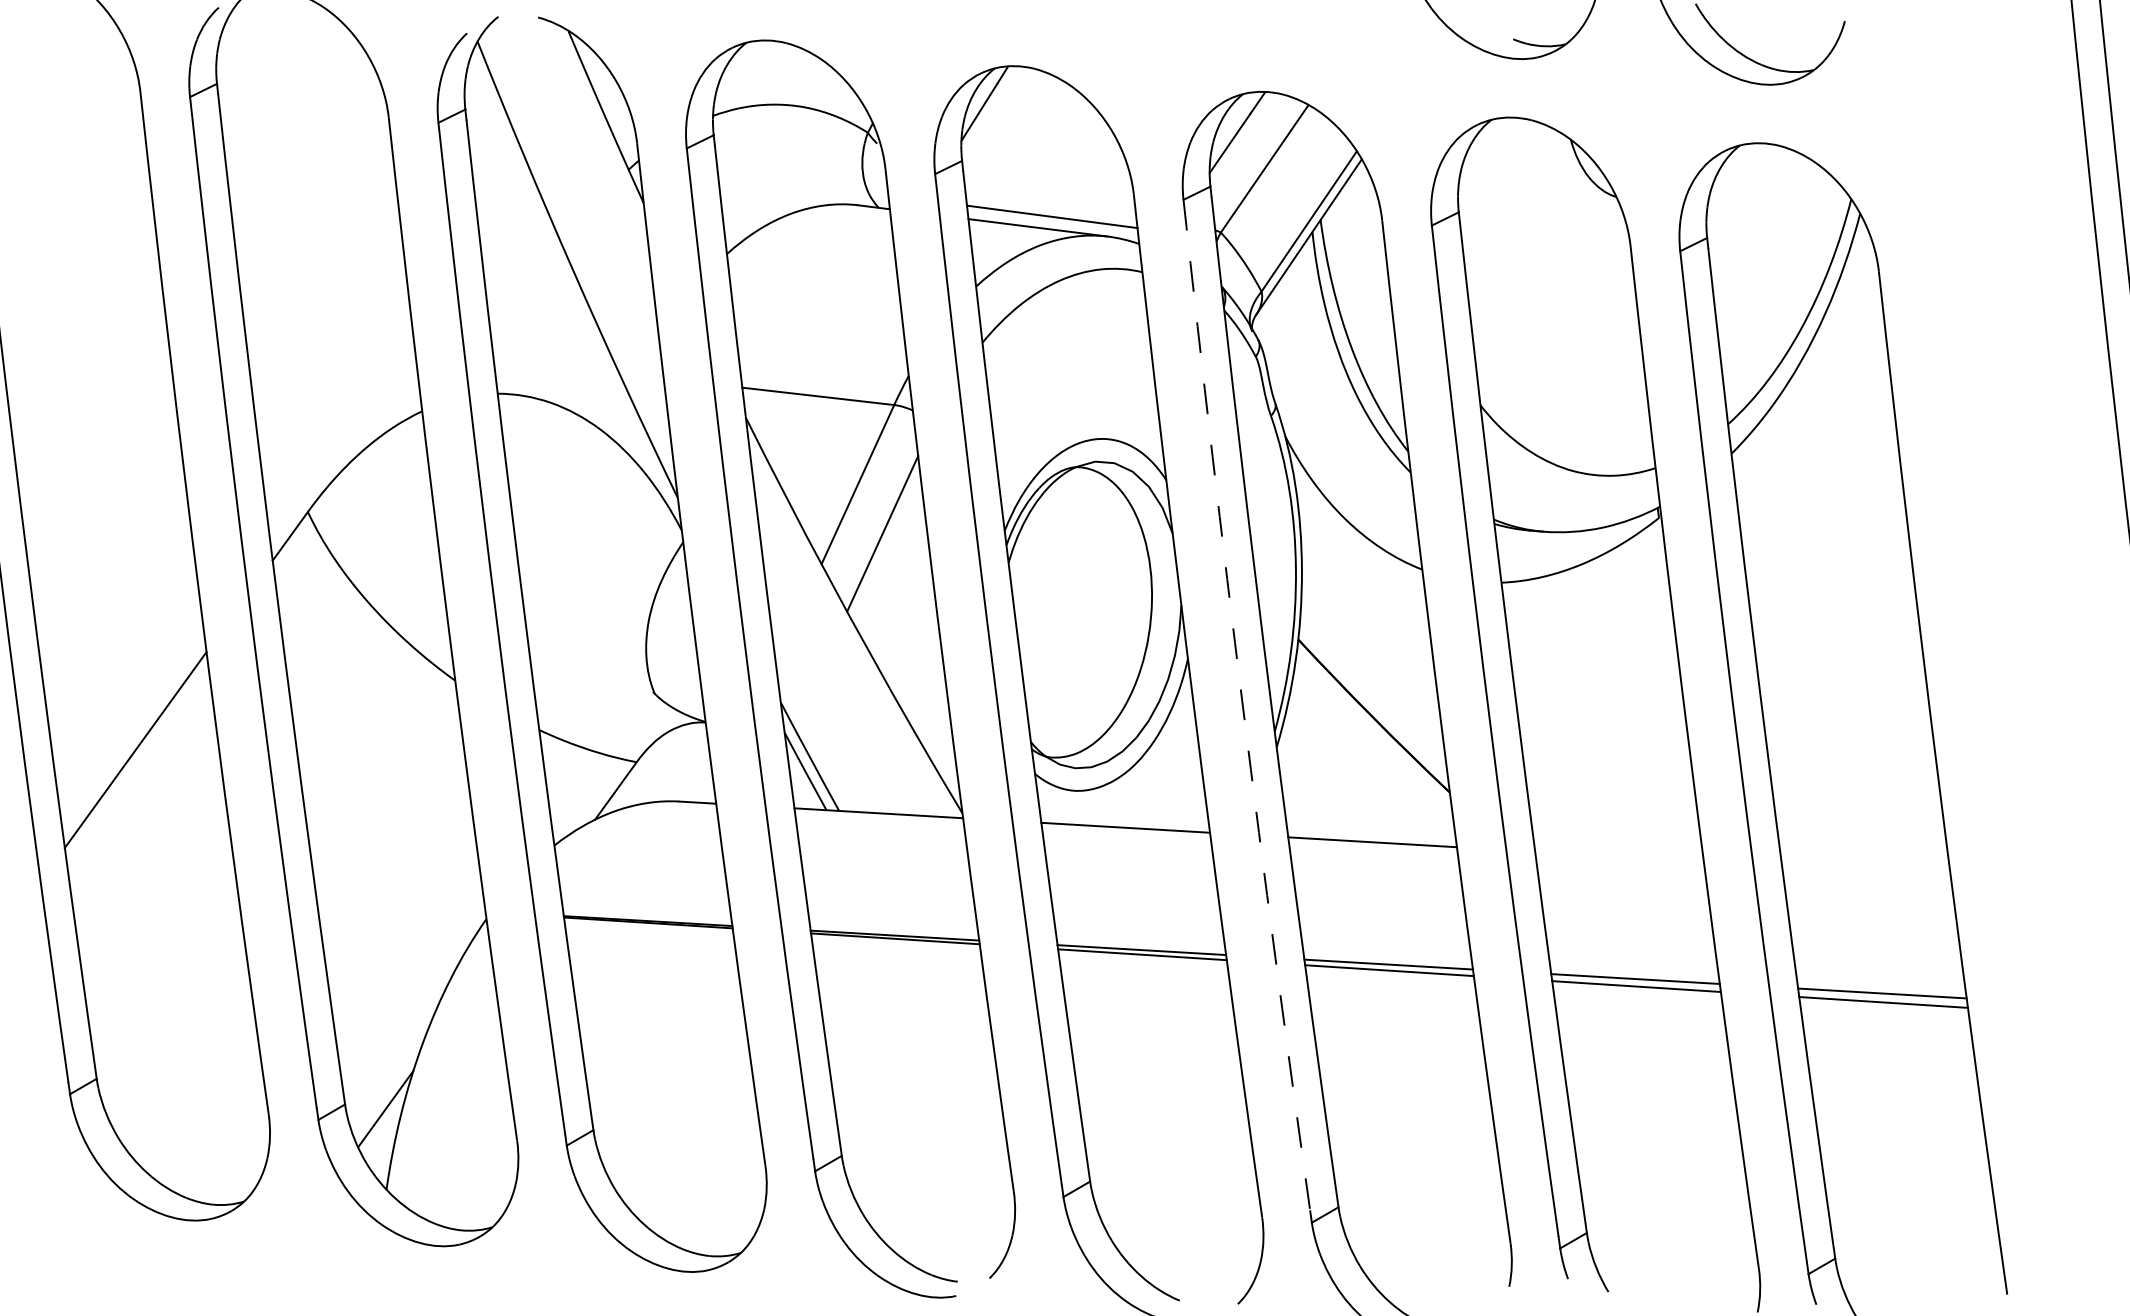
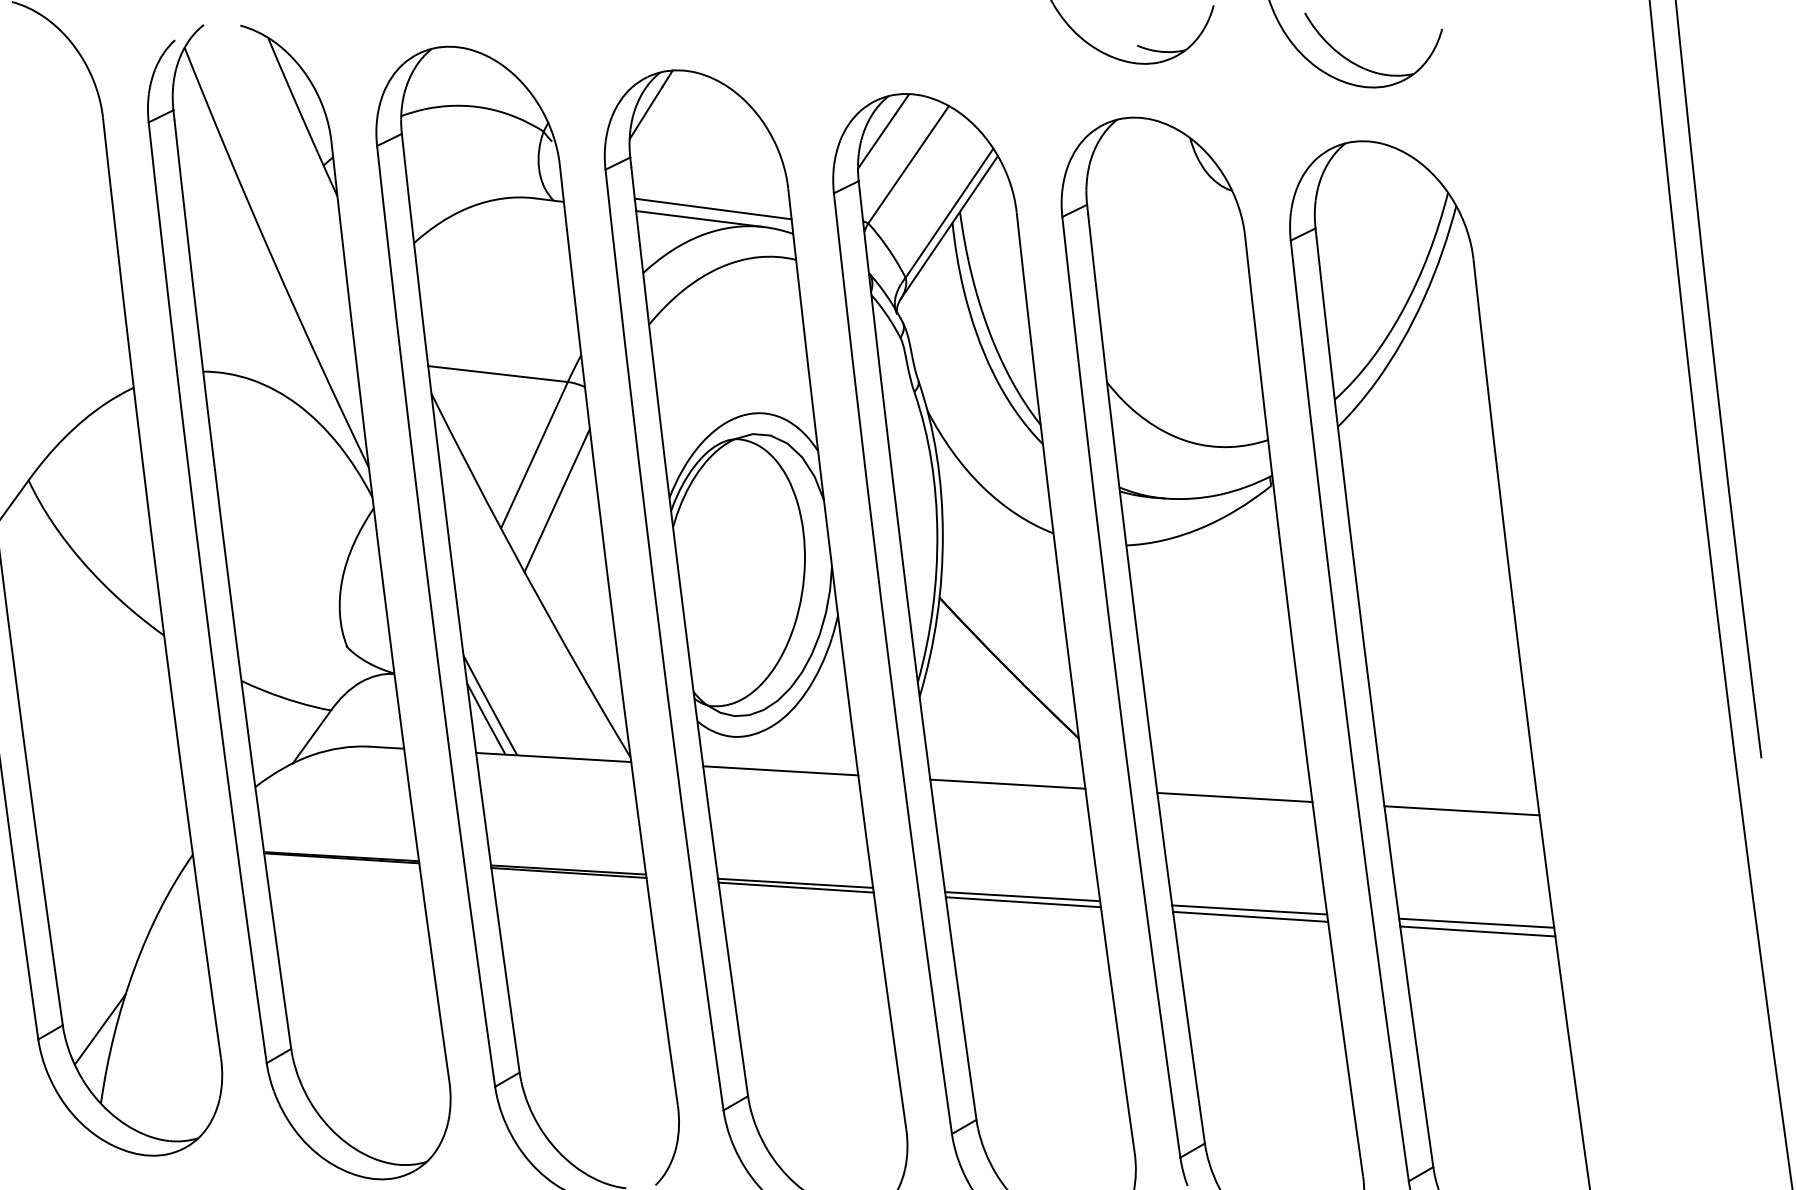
arc: (1242, 706) -> (888, 659), dashed -> solid
line: (1619, 856) -> (1234, 797), added
line: (1866, 871) -> (1462, 811), added

